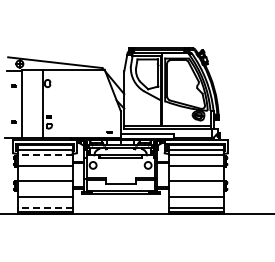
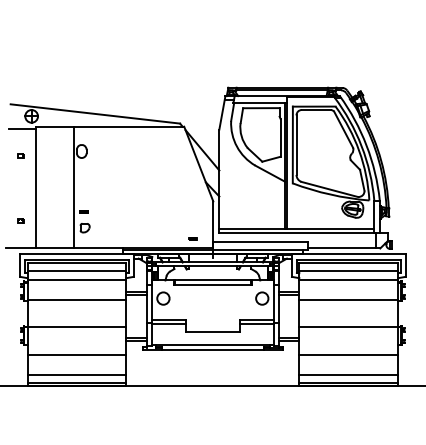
line: (45, 154) -> (77, 278), dashed -> solid
line: (45, 207) -> (77, 374), dashed -> solid

